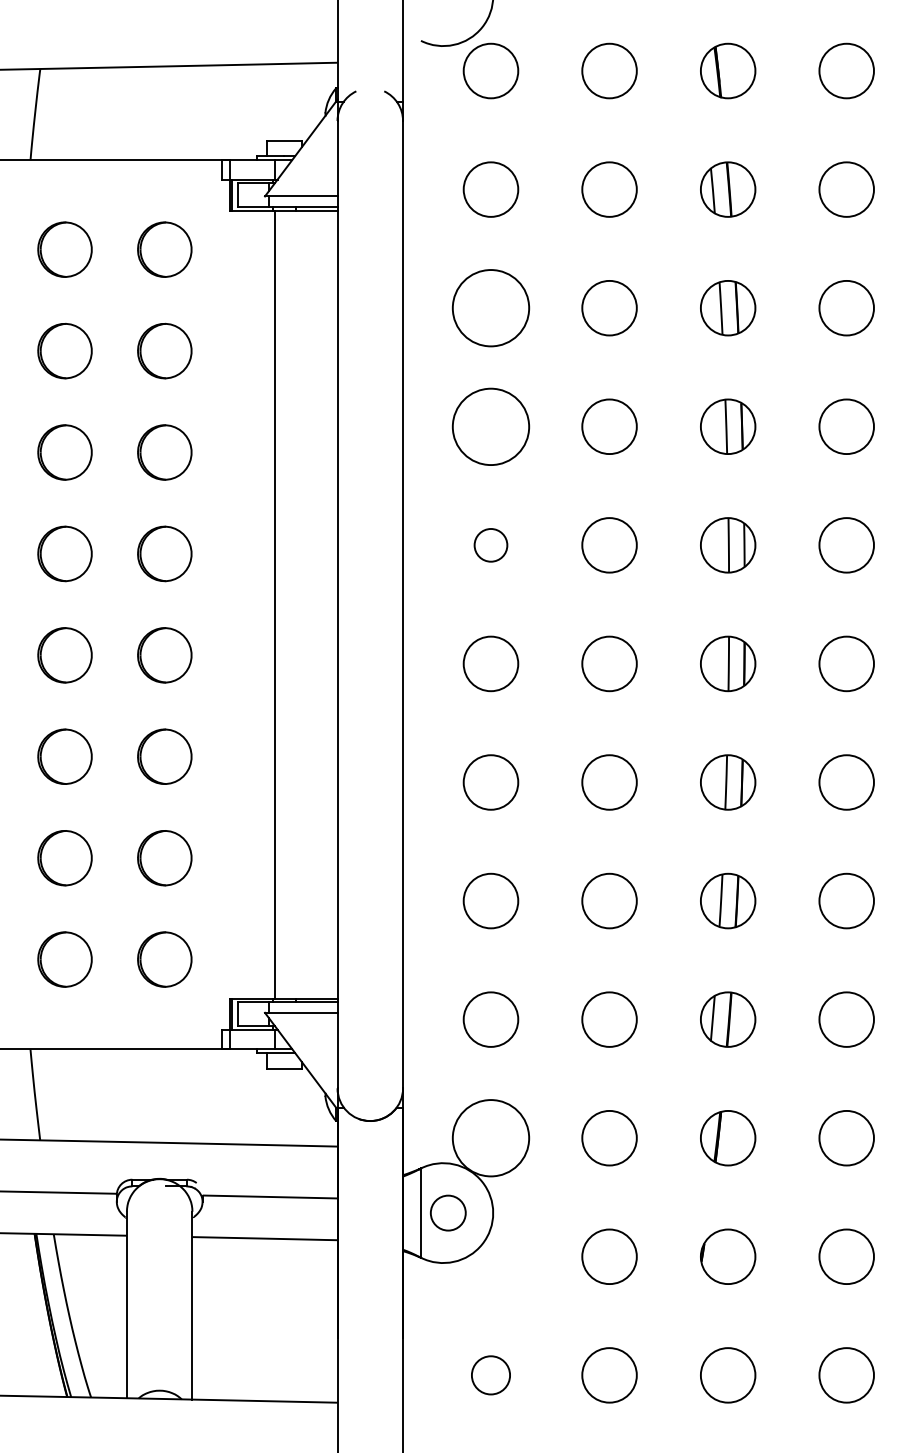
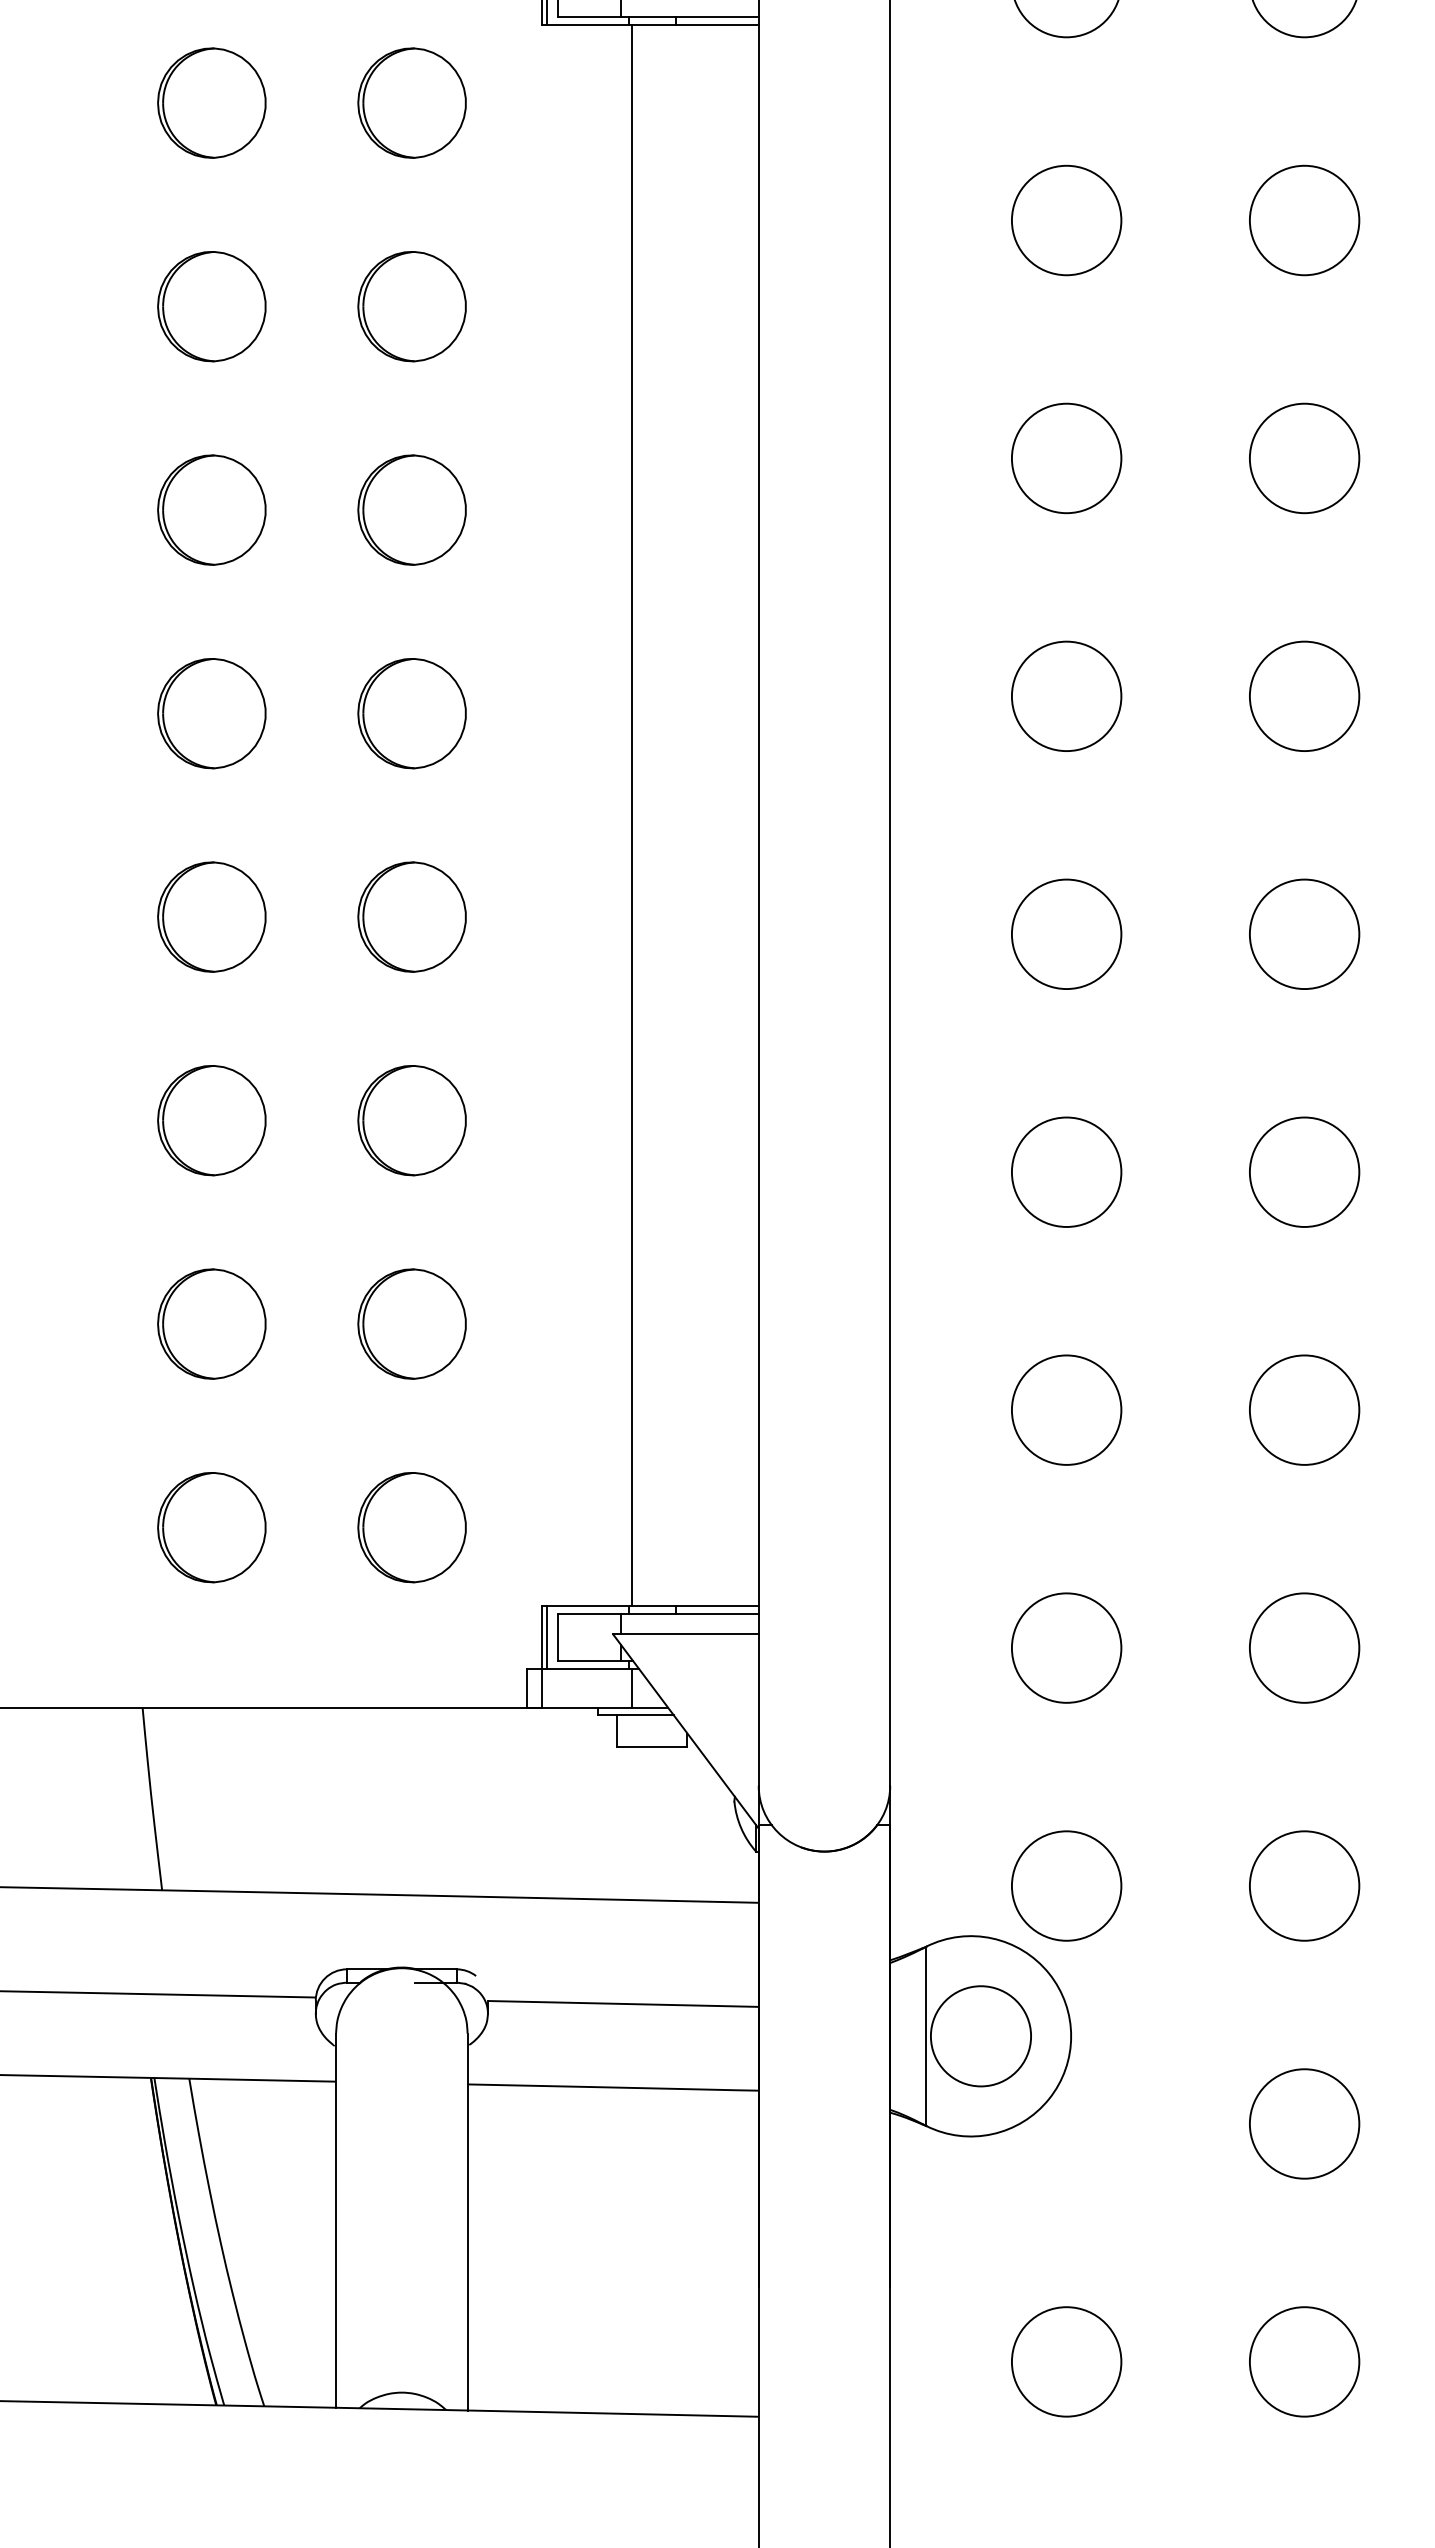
circle: (490, 307) -> (1065, 219), size x0.71
circle: (490, 426) -> (1065, 457), size x0.71
circle: (490, 545) -> (1065, 696), size x1.67
circle: (490, 1137) -> (1065, 1884), size x0.71
circle: (448, 1213) -> (981, 2037), size x1.43
circle: (490, 1375) -> (1065, 2362), size x1.43

